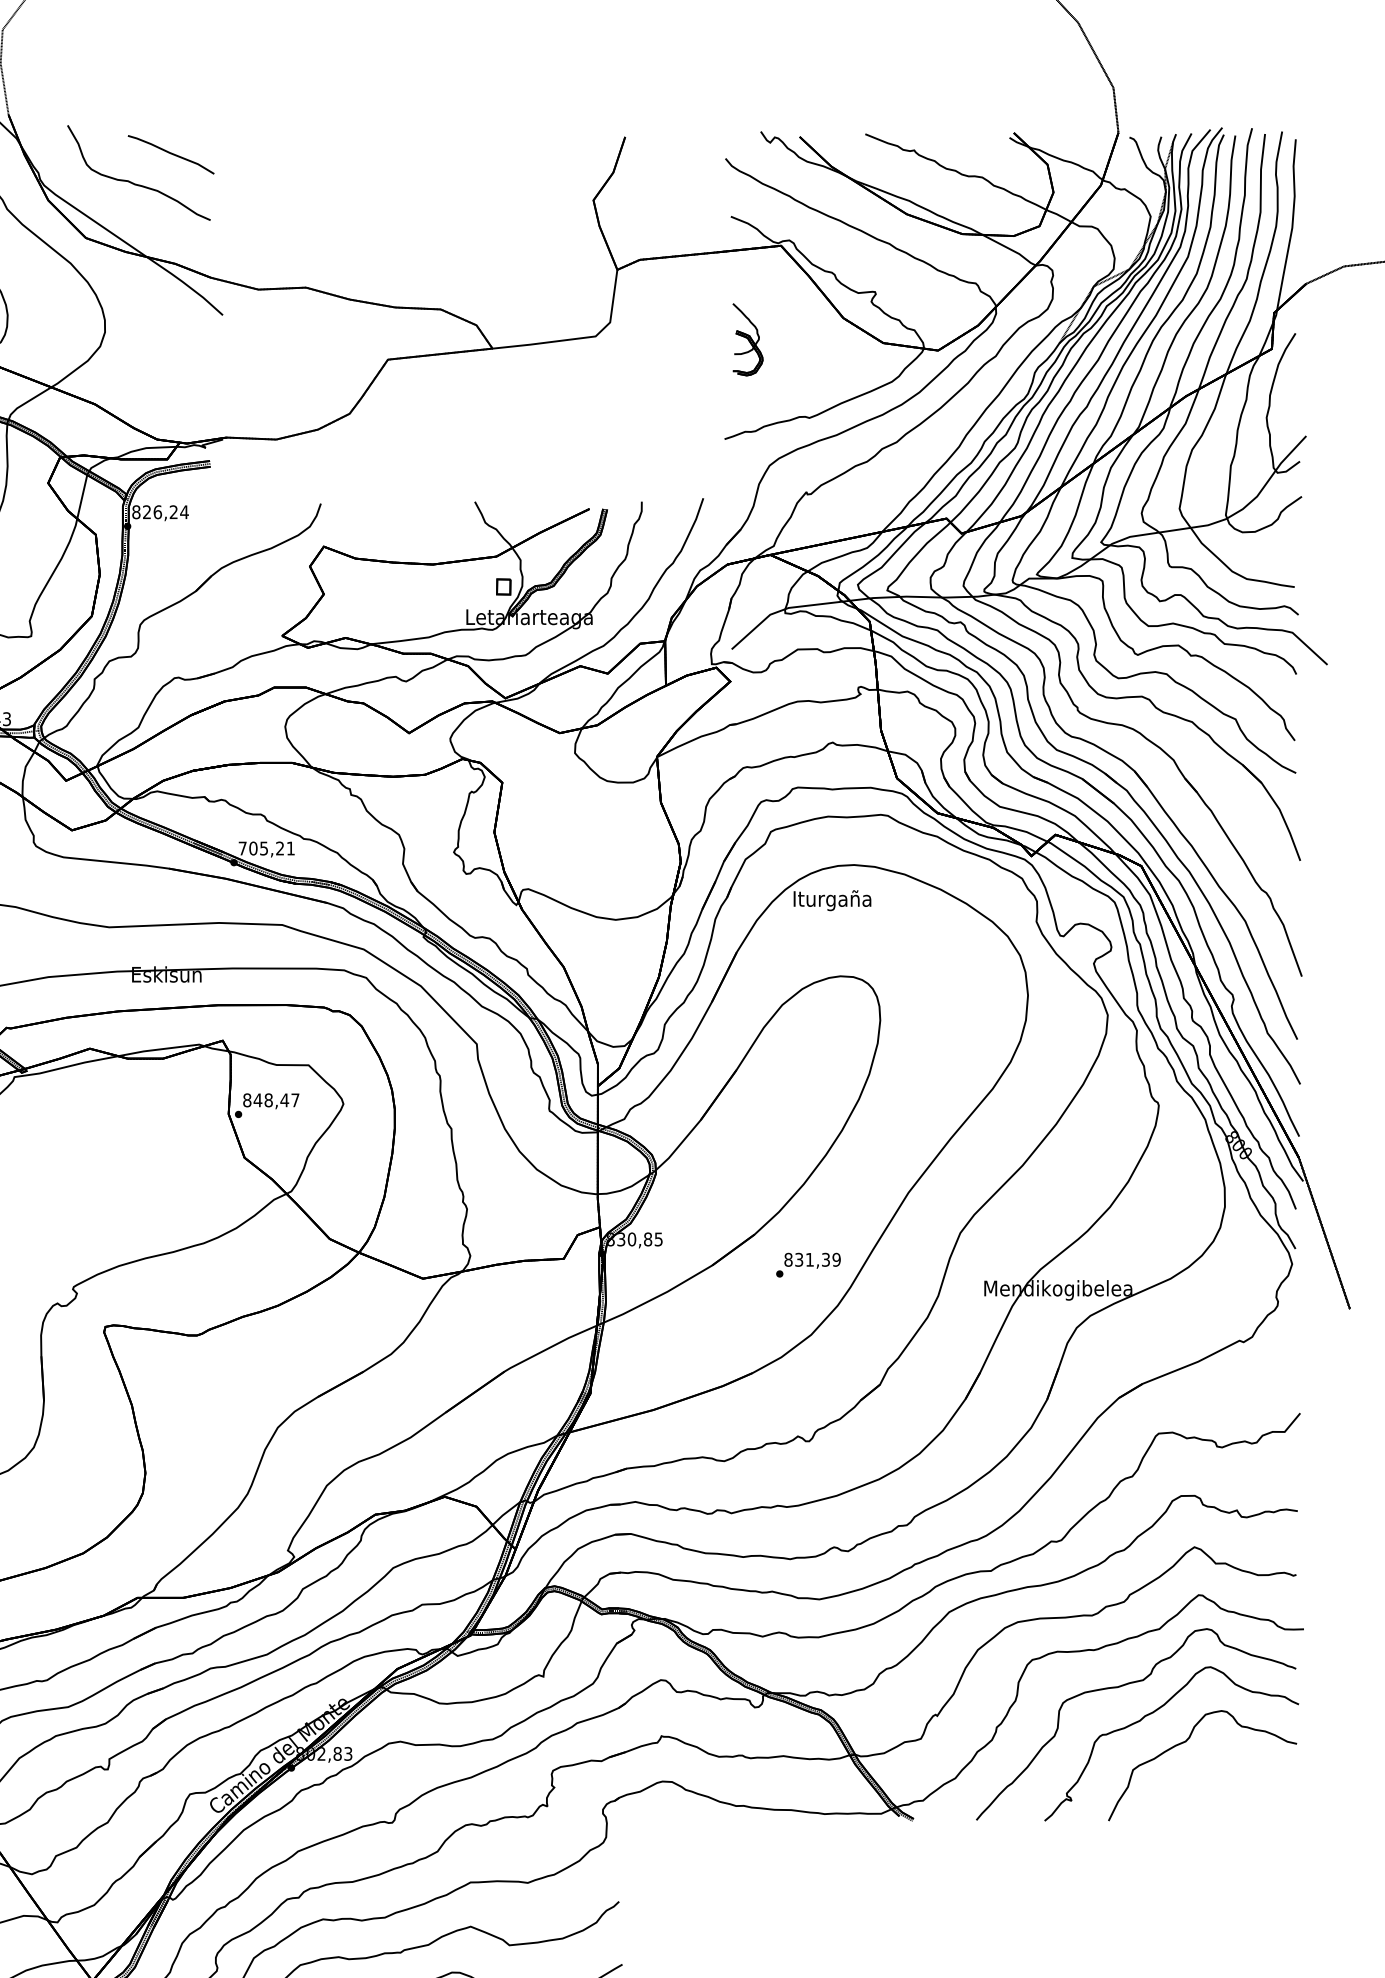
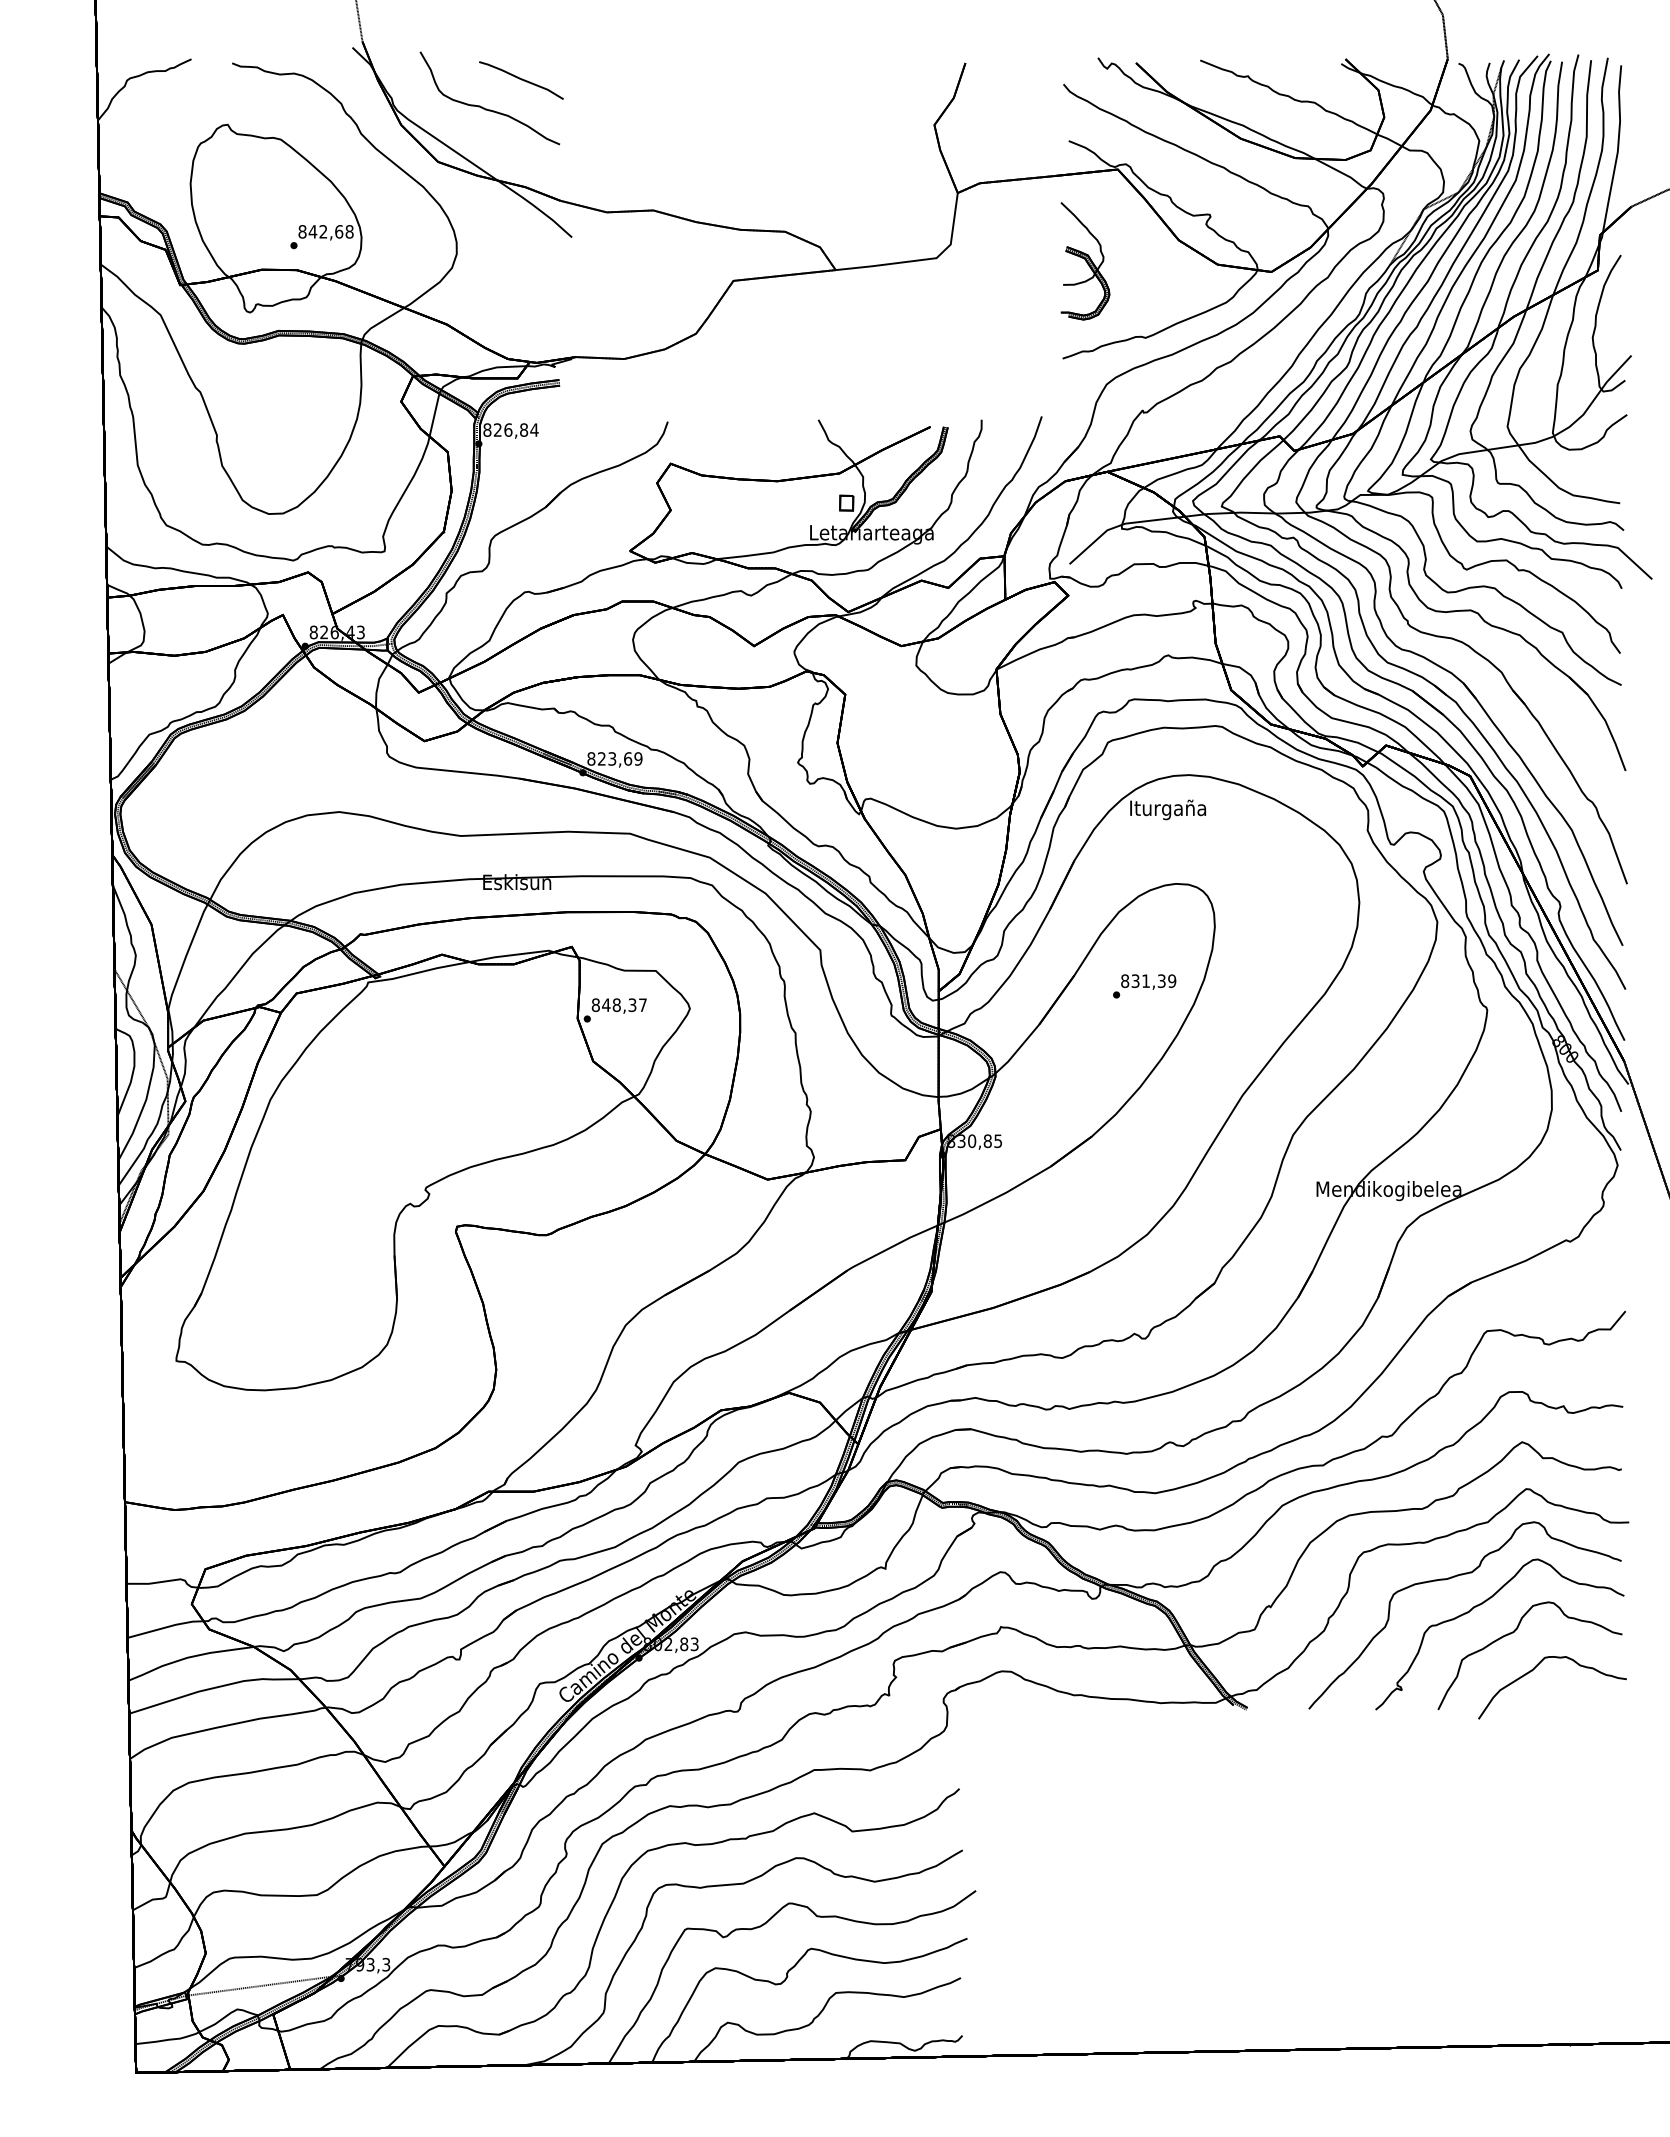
part: (747, 339) -> (1085, 261), size x1.67
text: (174, 511) -> (524, 429), 826,24 -> 826,84
text: (266, 848) -> (614, 758), 705,21 -> 823,69
text: (284, 1100) -> (632, 1005), 848,47 -> 848,37
text: (808, 1265) -> (1144, 986), moved
part: (1207, 1779) -> (1534, 1669), added

